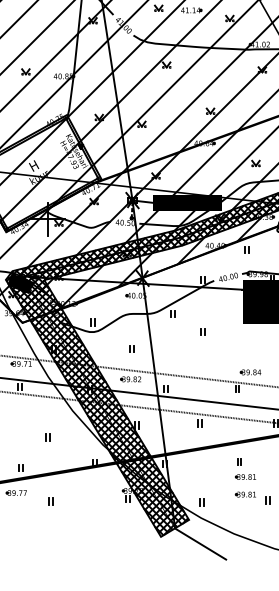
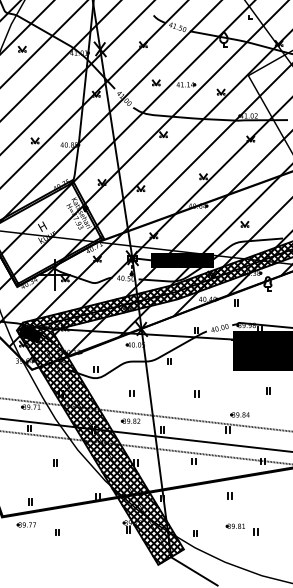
part: (202, 331) -> (196, 393), moved
part: (48, 436) -> (55, 462), moved
part: (244, 476) -> (234, 509), removed

